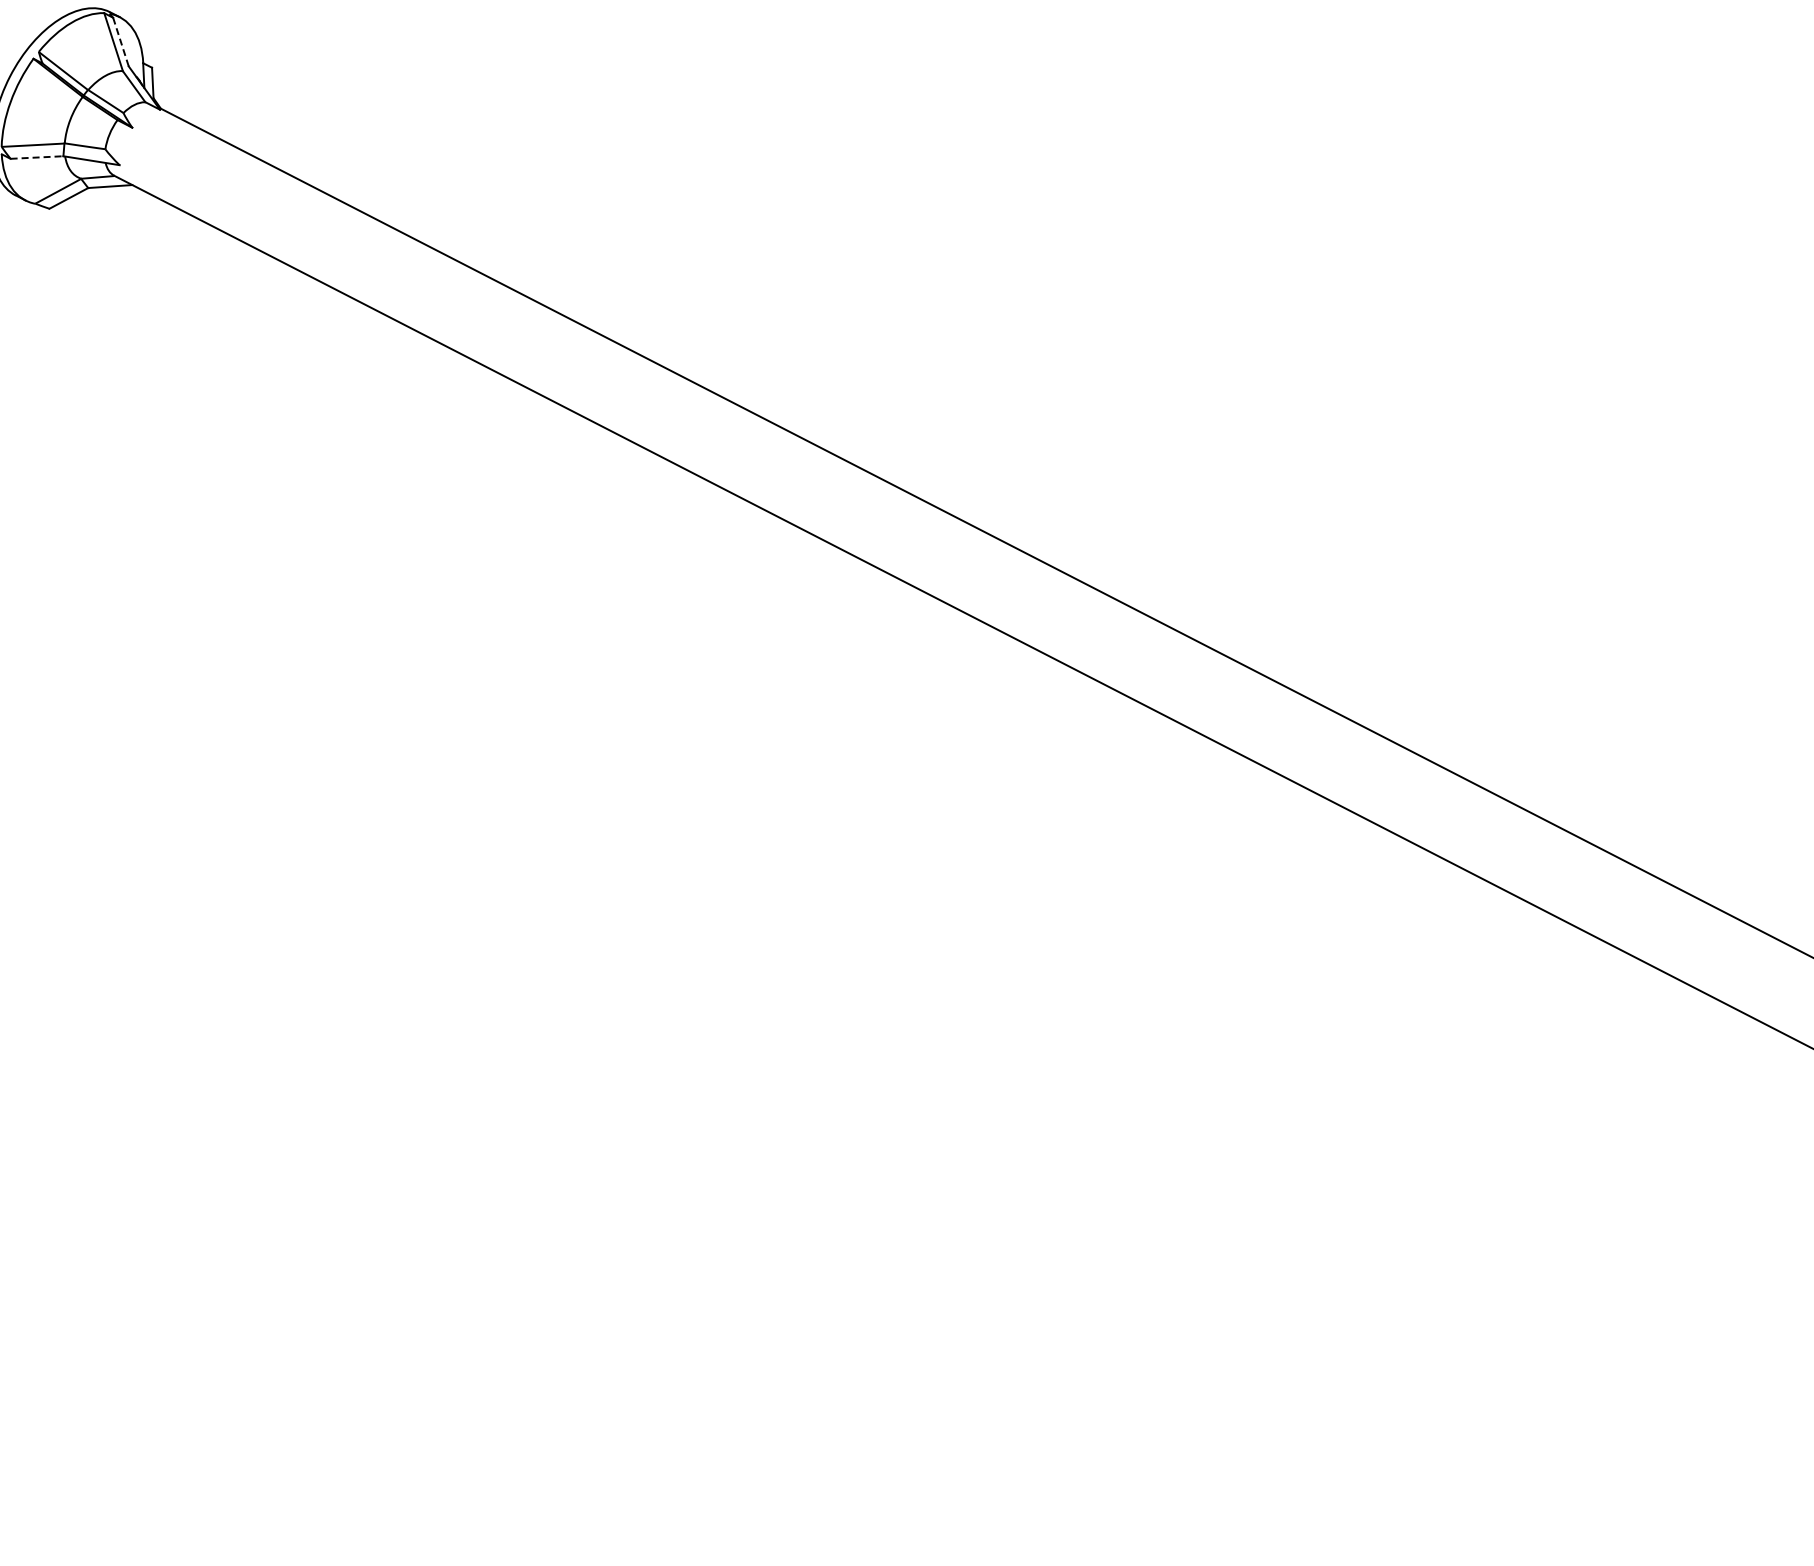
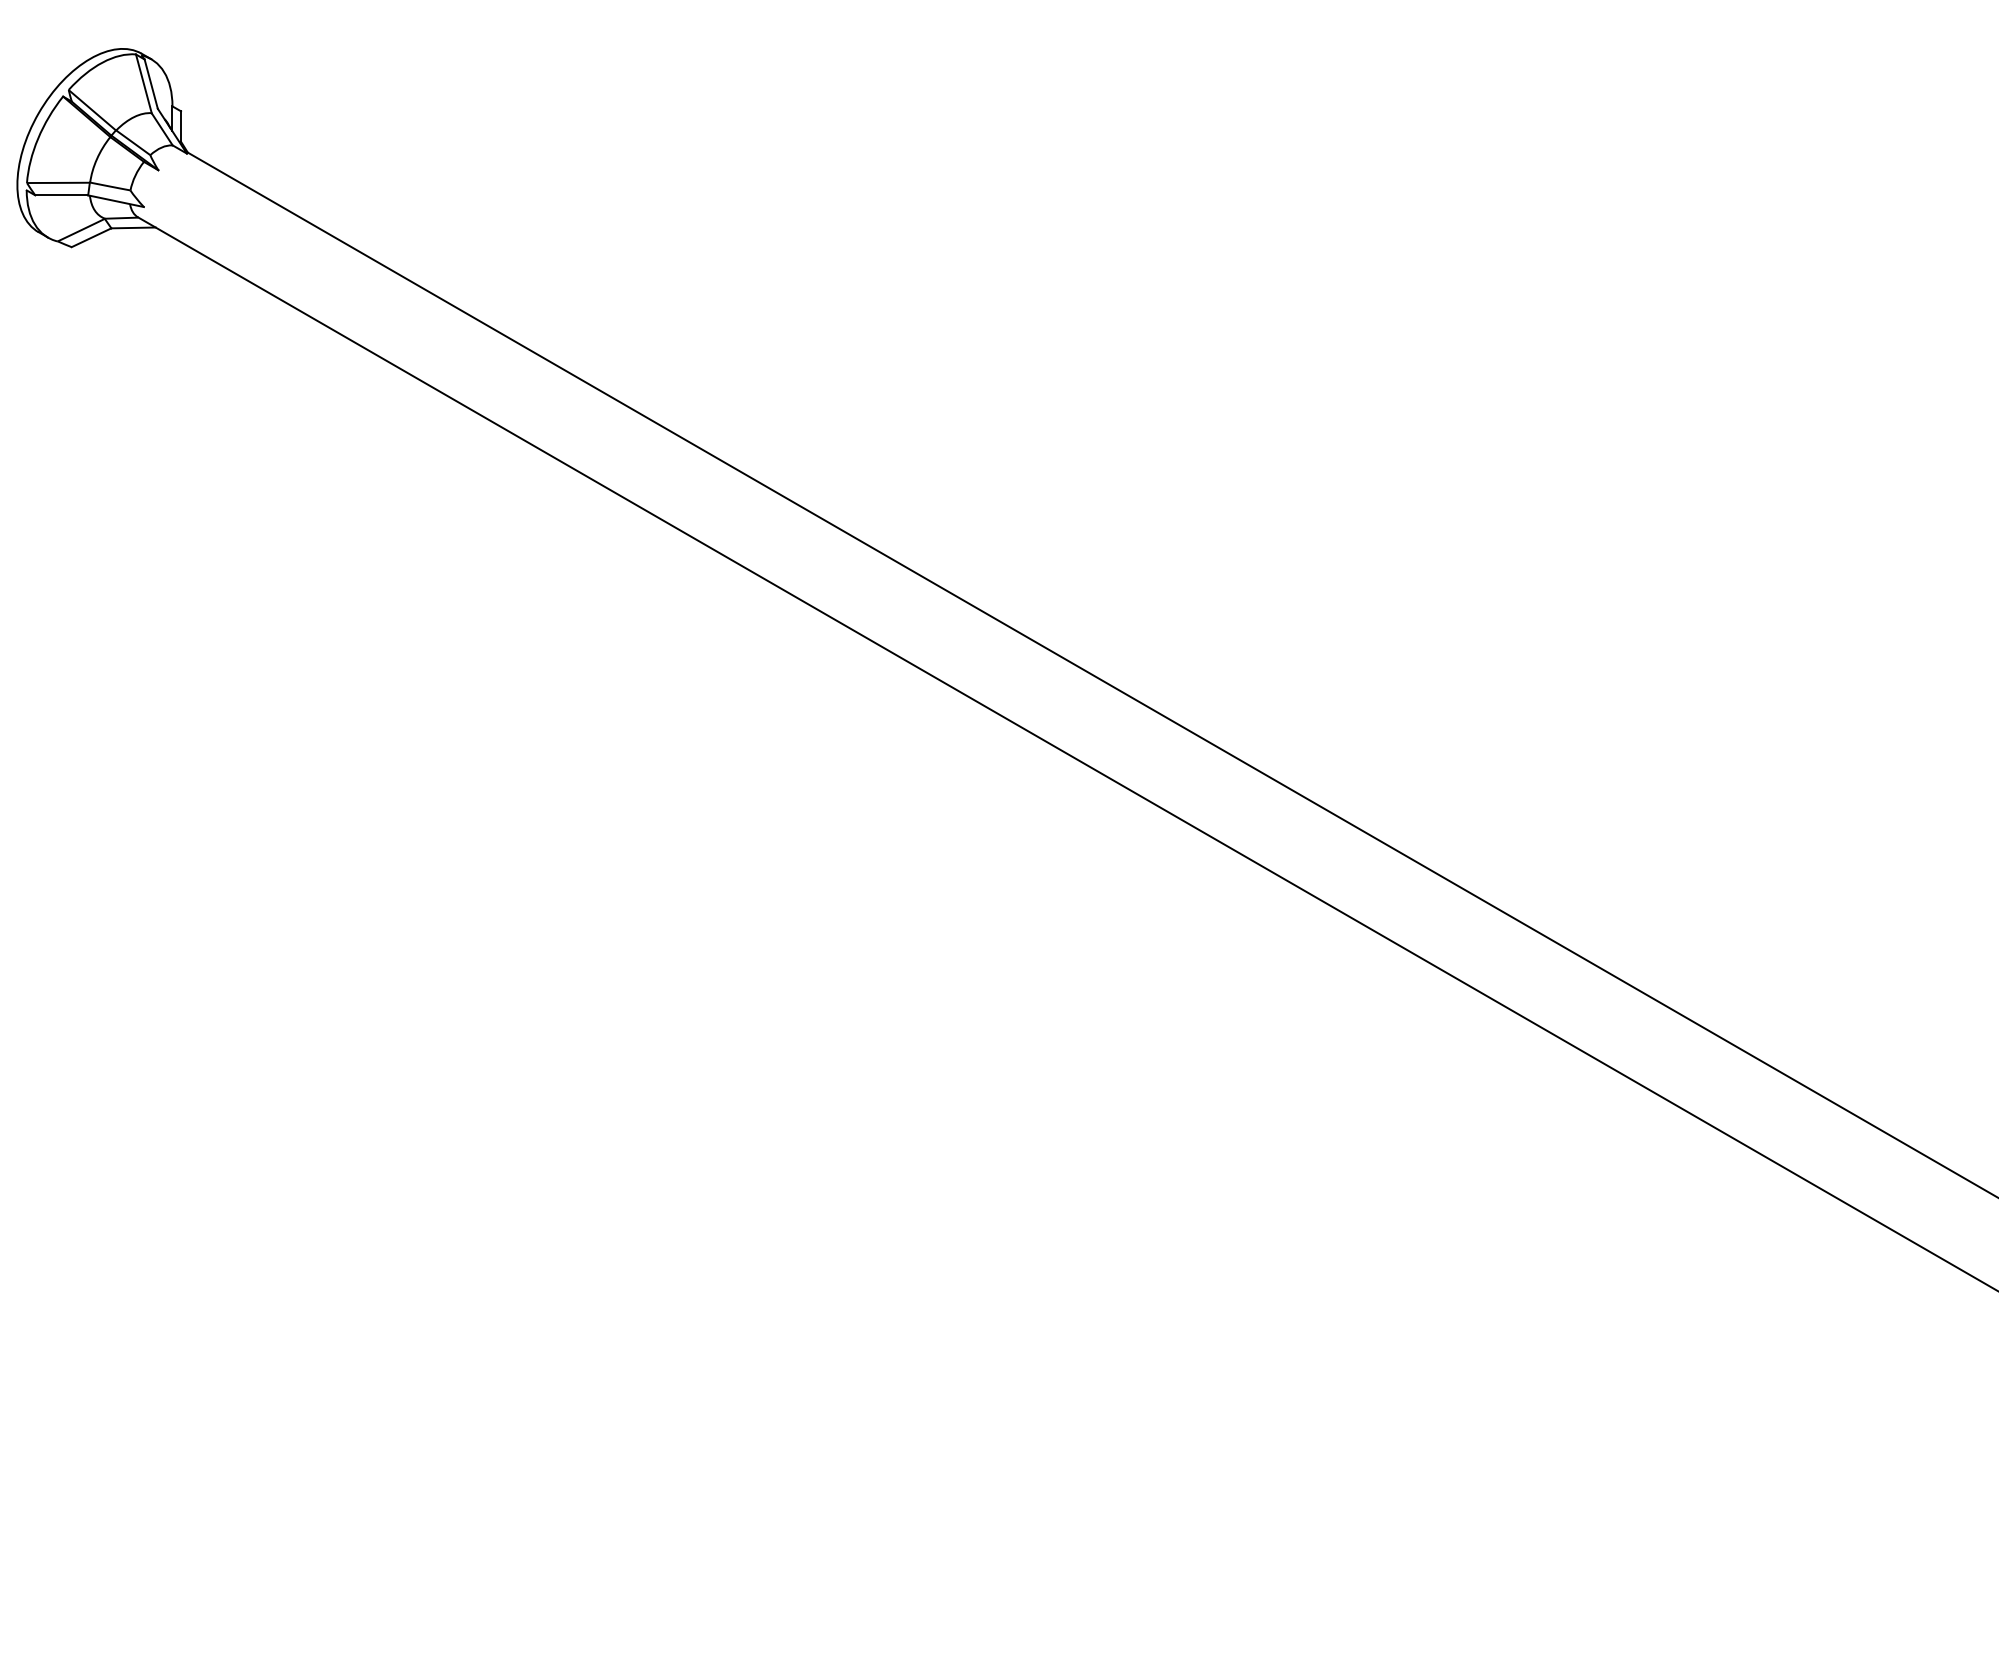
line: (121, 42) -> (151, 84), dashed -> solid
line: (37, 157) -> (62, 195), dashed -> solid

